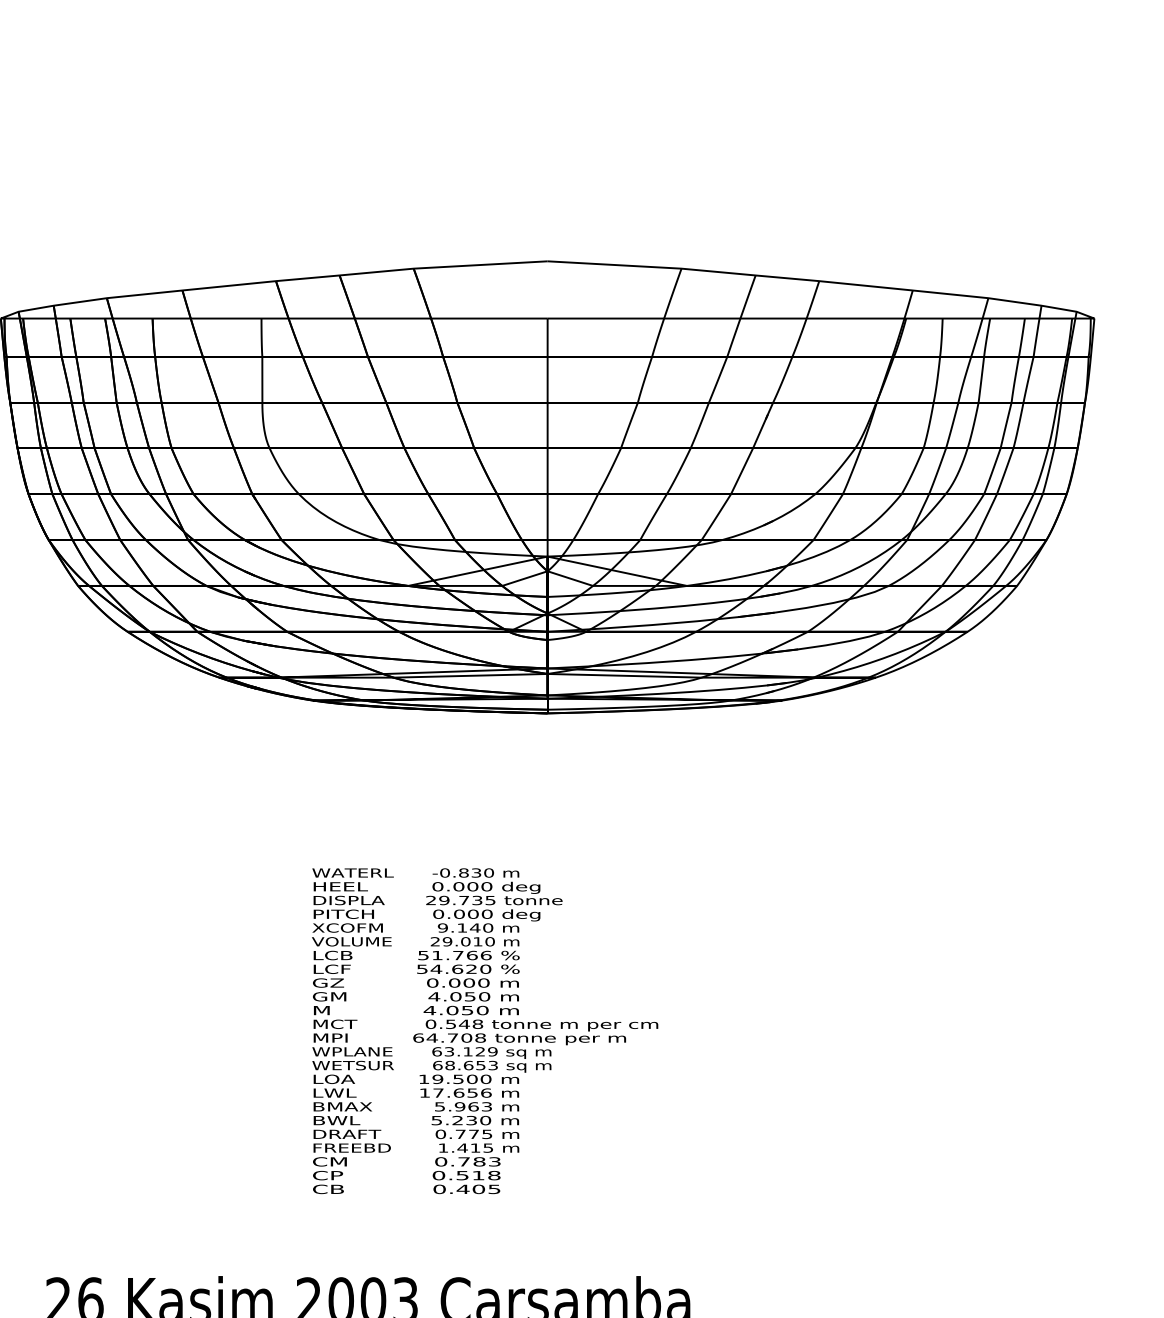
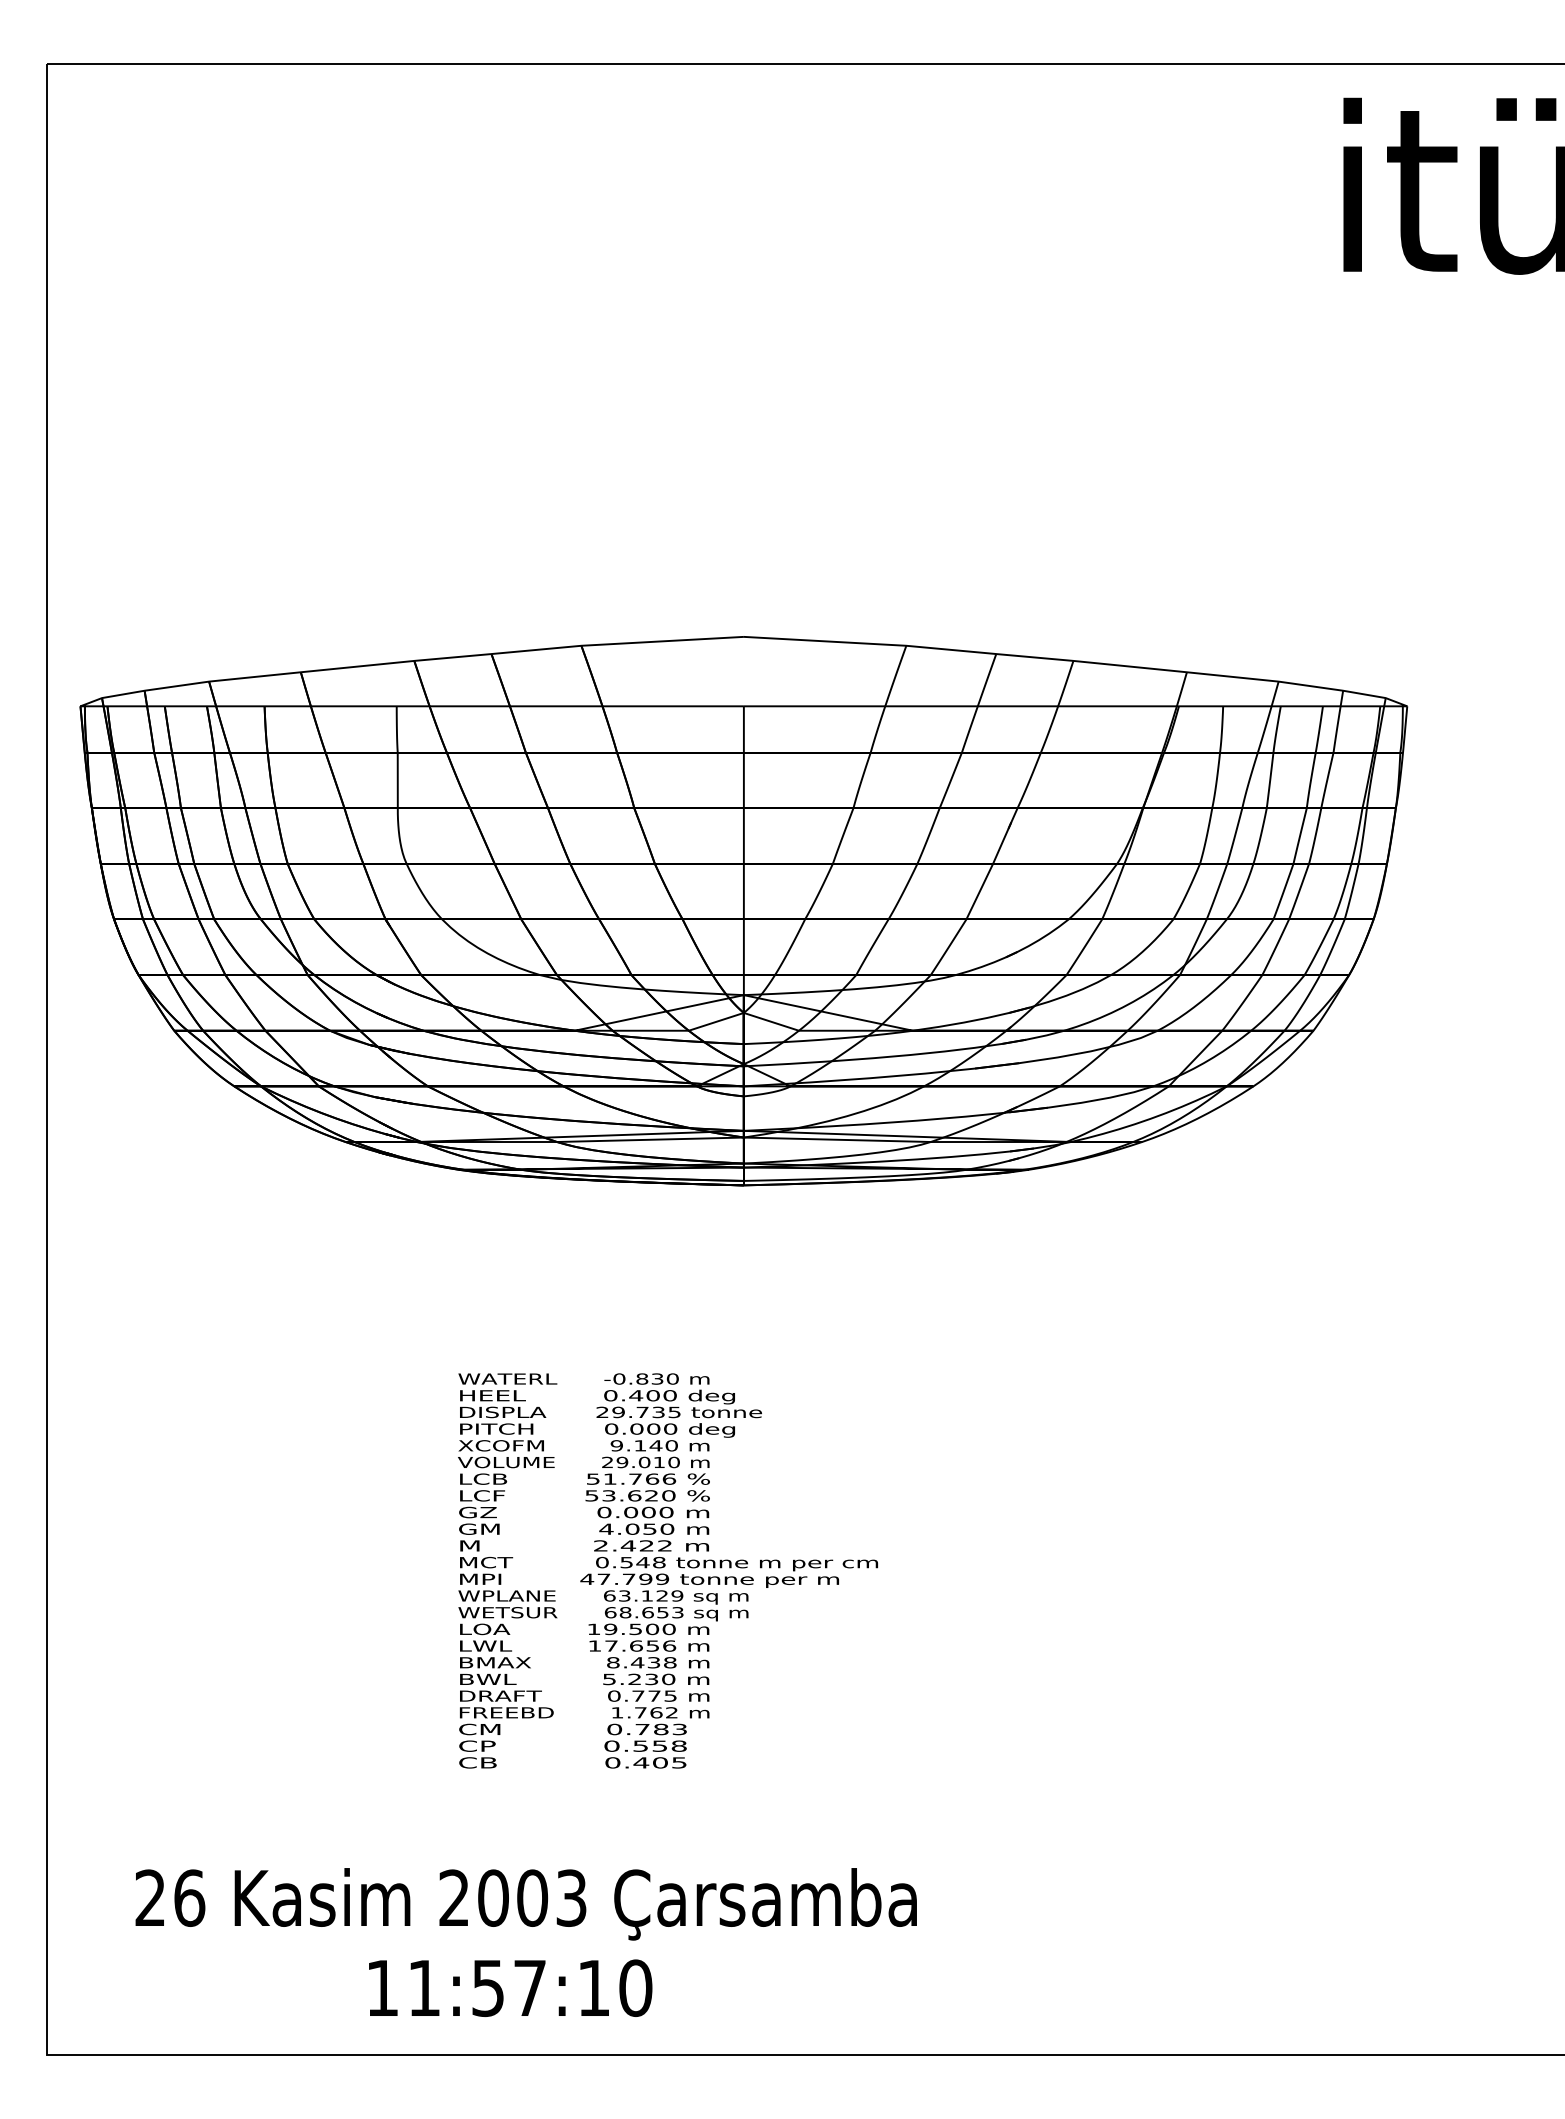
text: (459, 886) -> (636, 1395), 0.000 -> 0.400
text: (436, 968) -> (608, 1495), 54.620 -> 53.620
text: (455, 1010) -> (632, 1545), 4.050 -> 2.422
text: (449, 1037) -> (624, 1578), 64.708 -> 47.799
text: (463, 1106) -> (641, 1662), 5.963 -> 8.438
text: (474, 1147) -> (655, 1712), 1.415 -> 1.762
text: (478, 1175) -> (659, 1745), 0.518 -> 0.558

